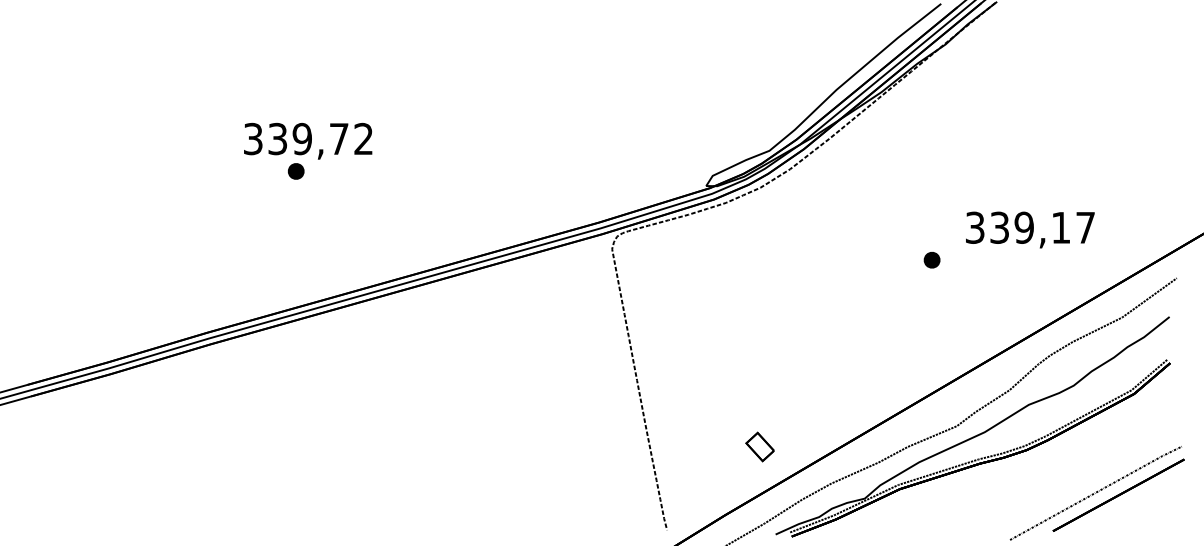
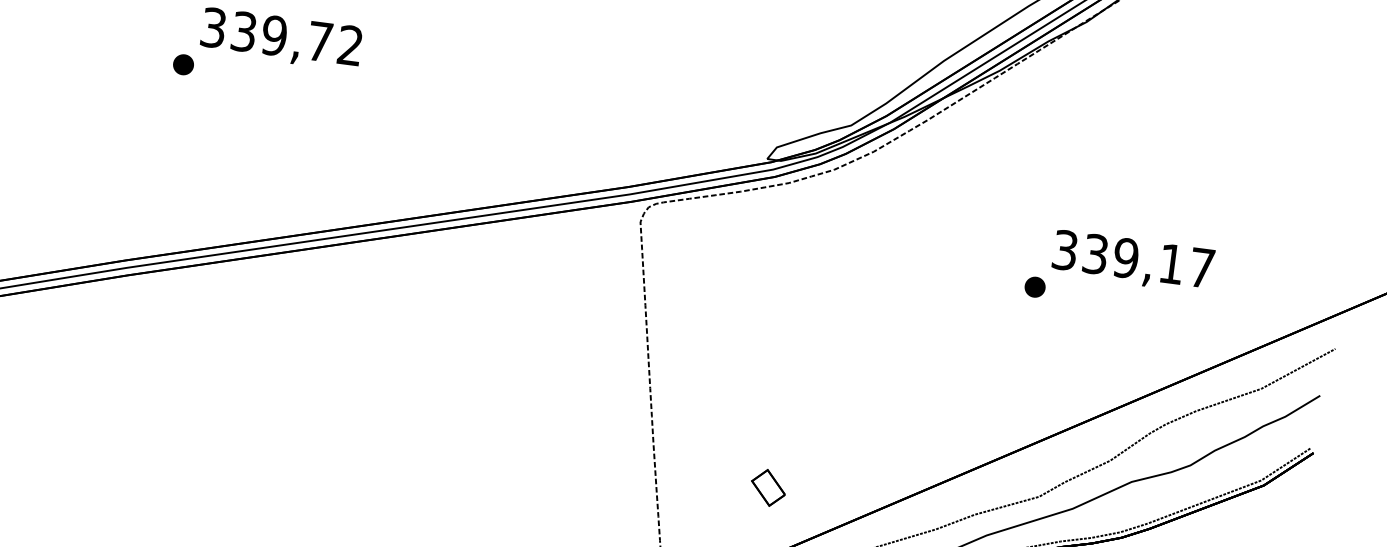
part: (296, 171) -> (183, 64), moved
text: (1030, 229) -> (1133, 261), moved
part: (759, 446) -> (767, 487), moved

